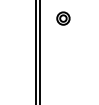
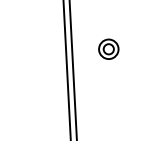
part: (63, 18) -> (108, 49), moved

